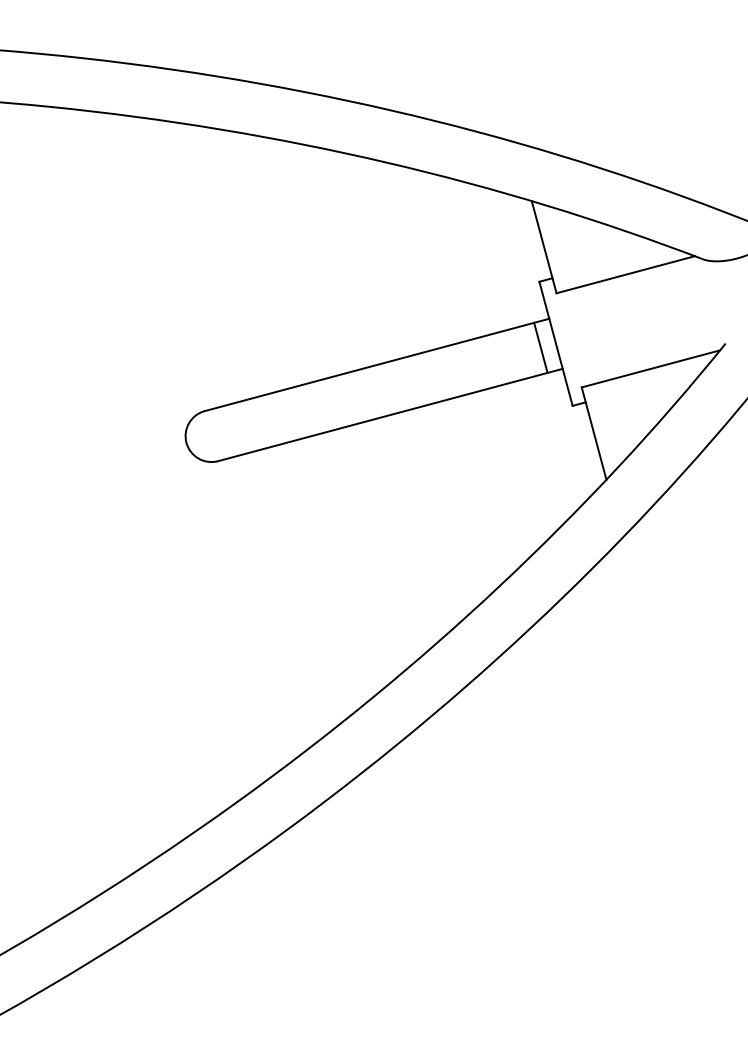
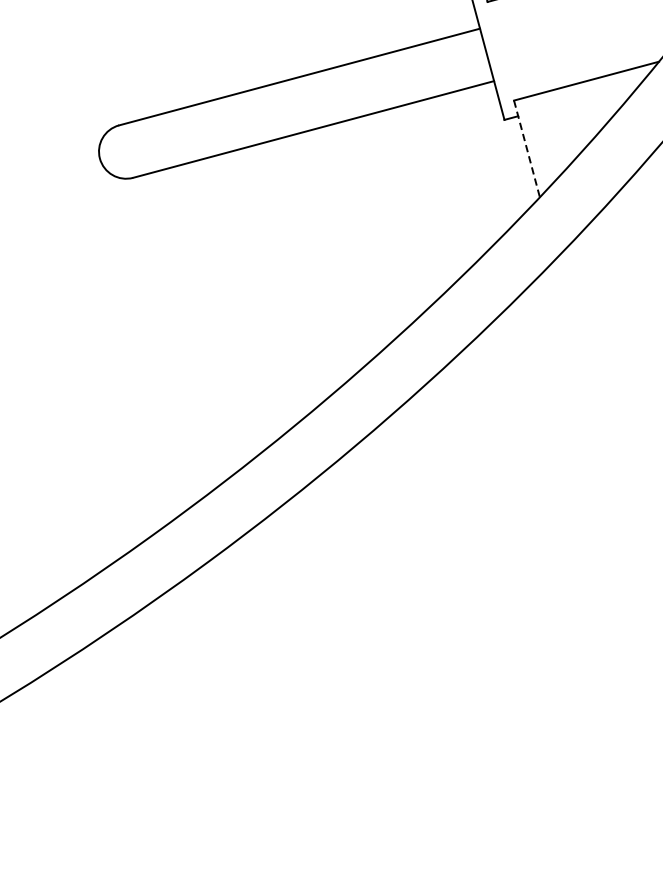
line: (540, 347) -> (470, 58), removed
line: (594, 433) -> (527, 148), solid -> dashed

